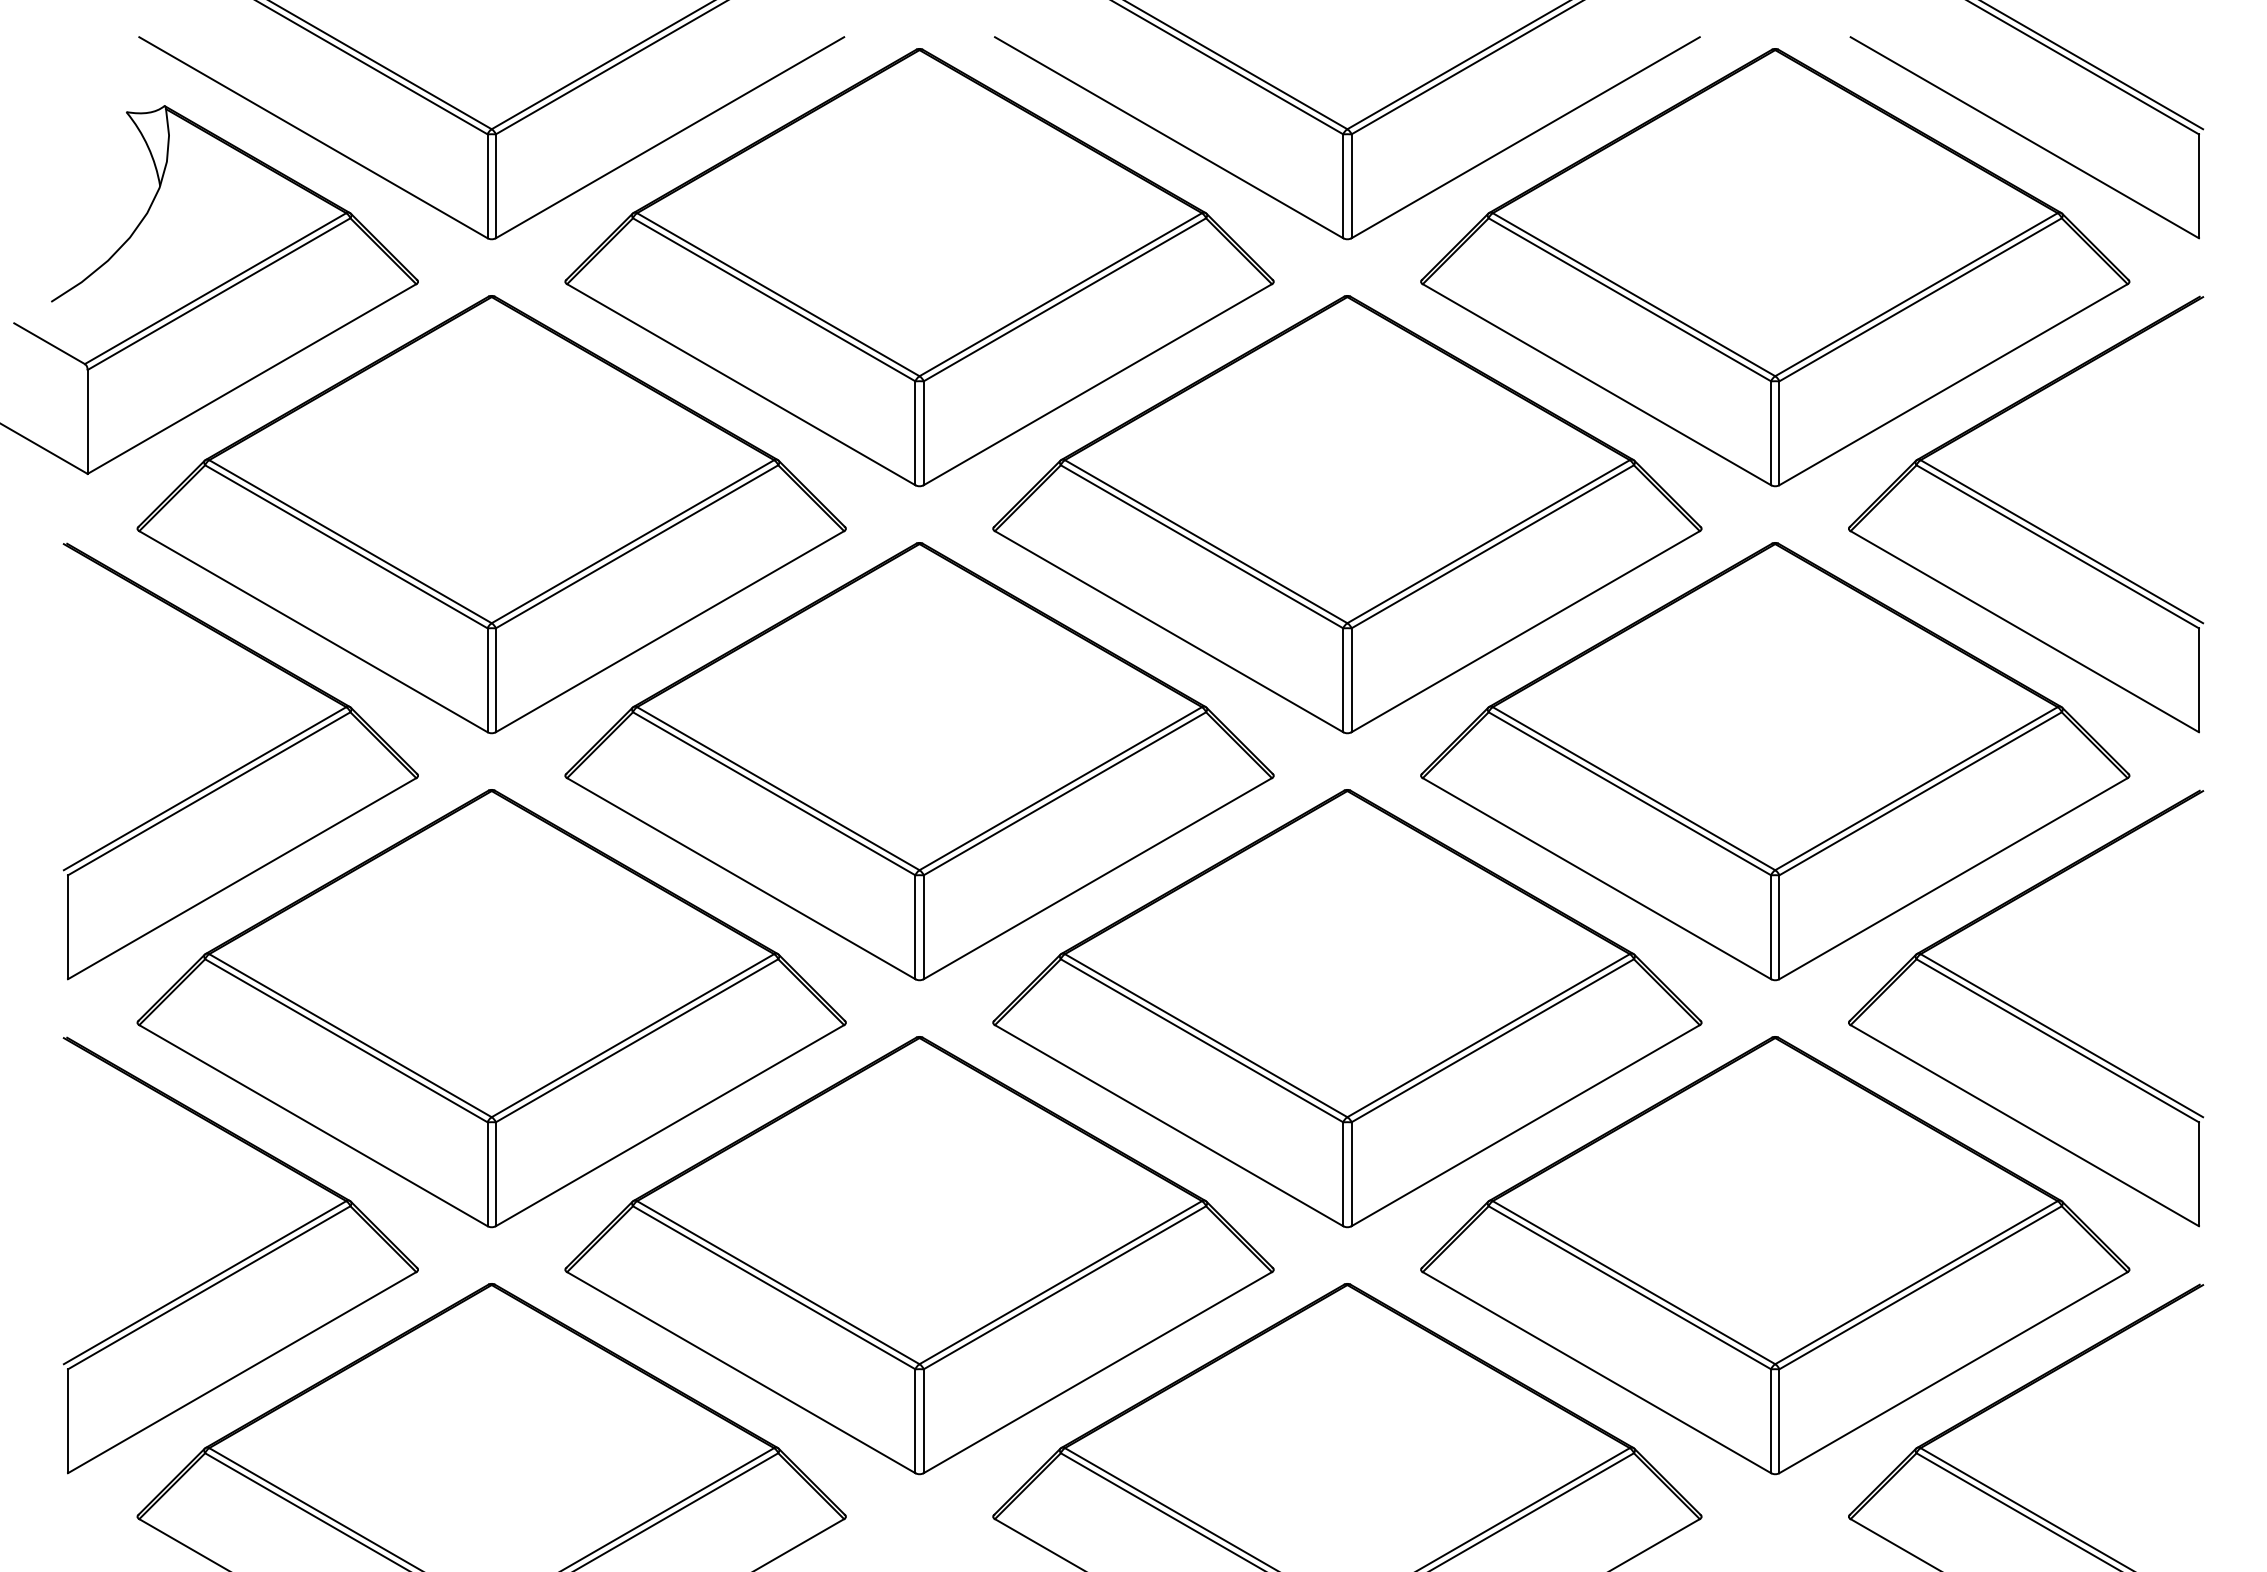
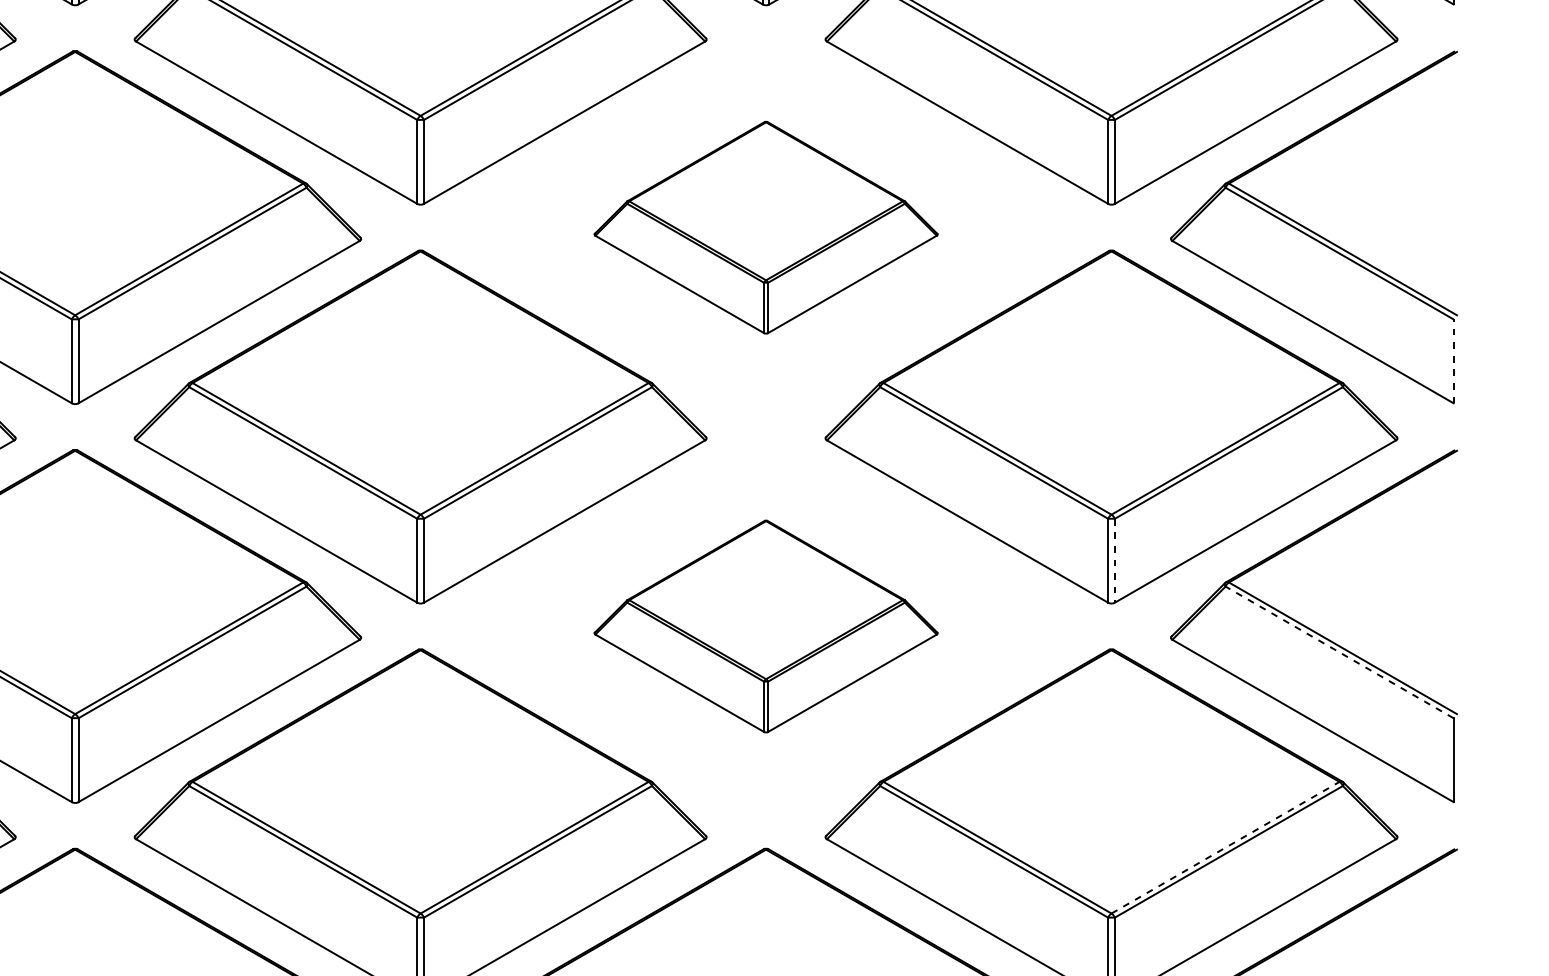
part: (1347, 514) -> (766, 227), size x0.6
line: (2198, 680) -> (1453, 361), solid -> dashed
line: (1779, 927) -> (1114, 560), solid -> dashed
part: (1347, 1008) -> (766, 626), size x0.6
line: (2057, 1040) -> (1339, 652), solid -> dashed
line: (1916, 1282) -> (1225, 847), solid -> dashed

